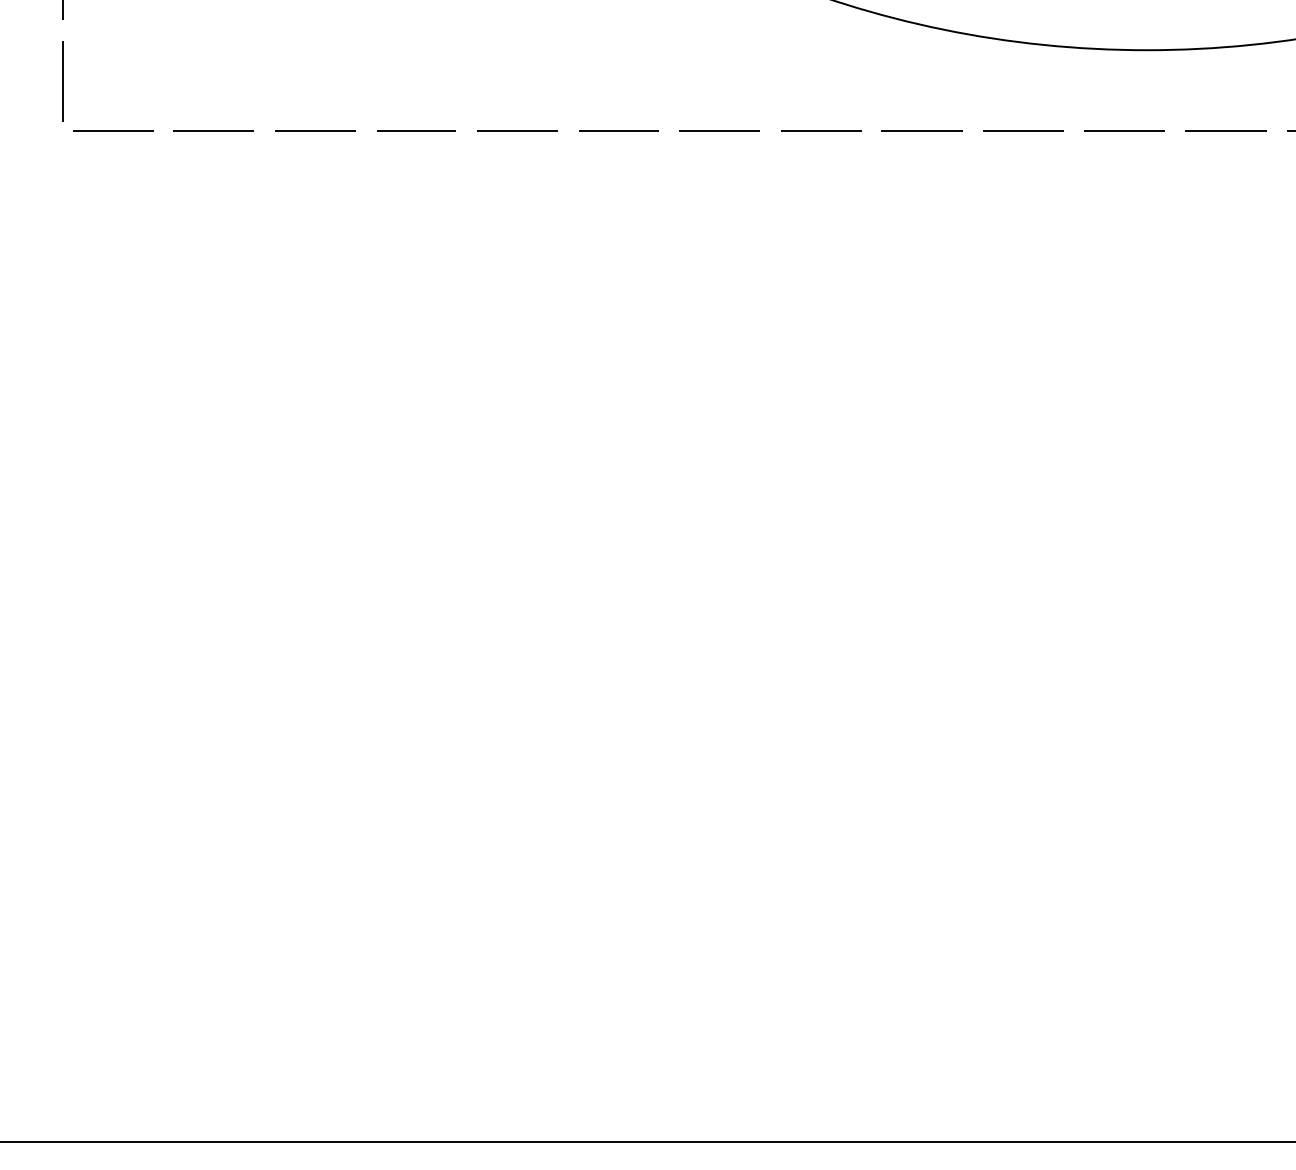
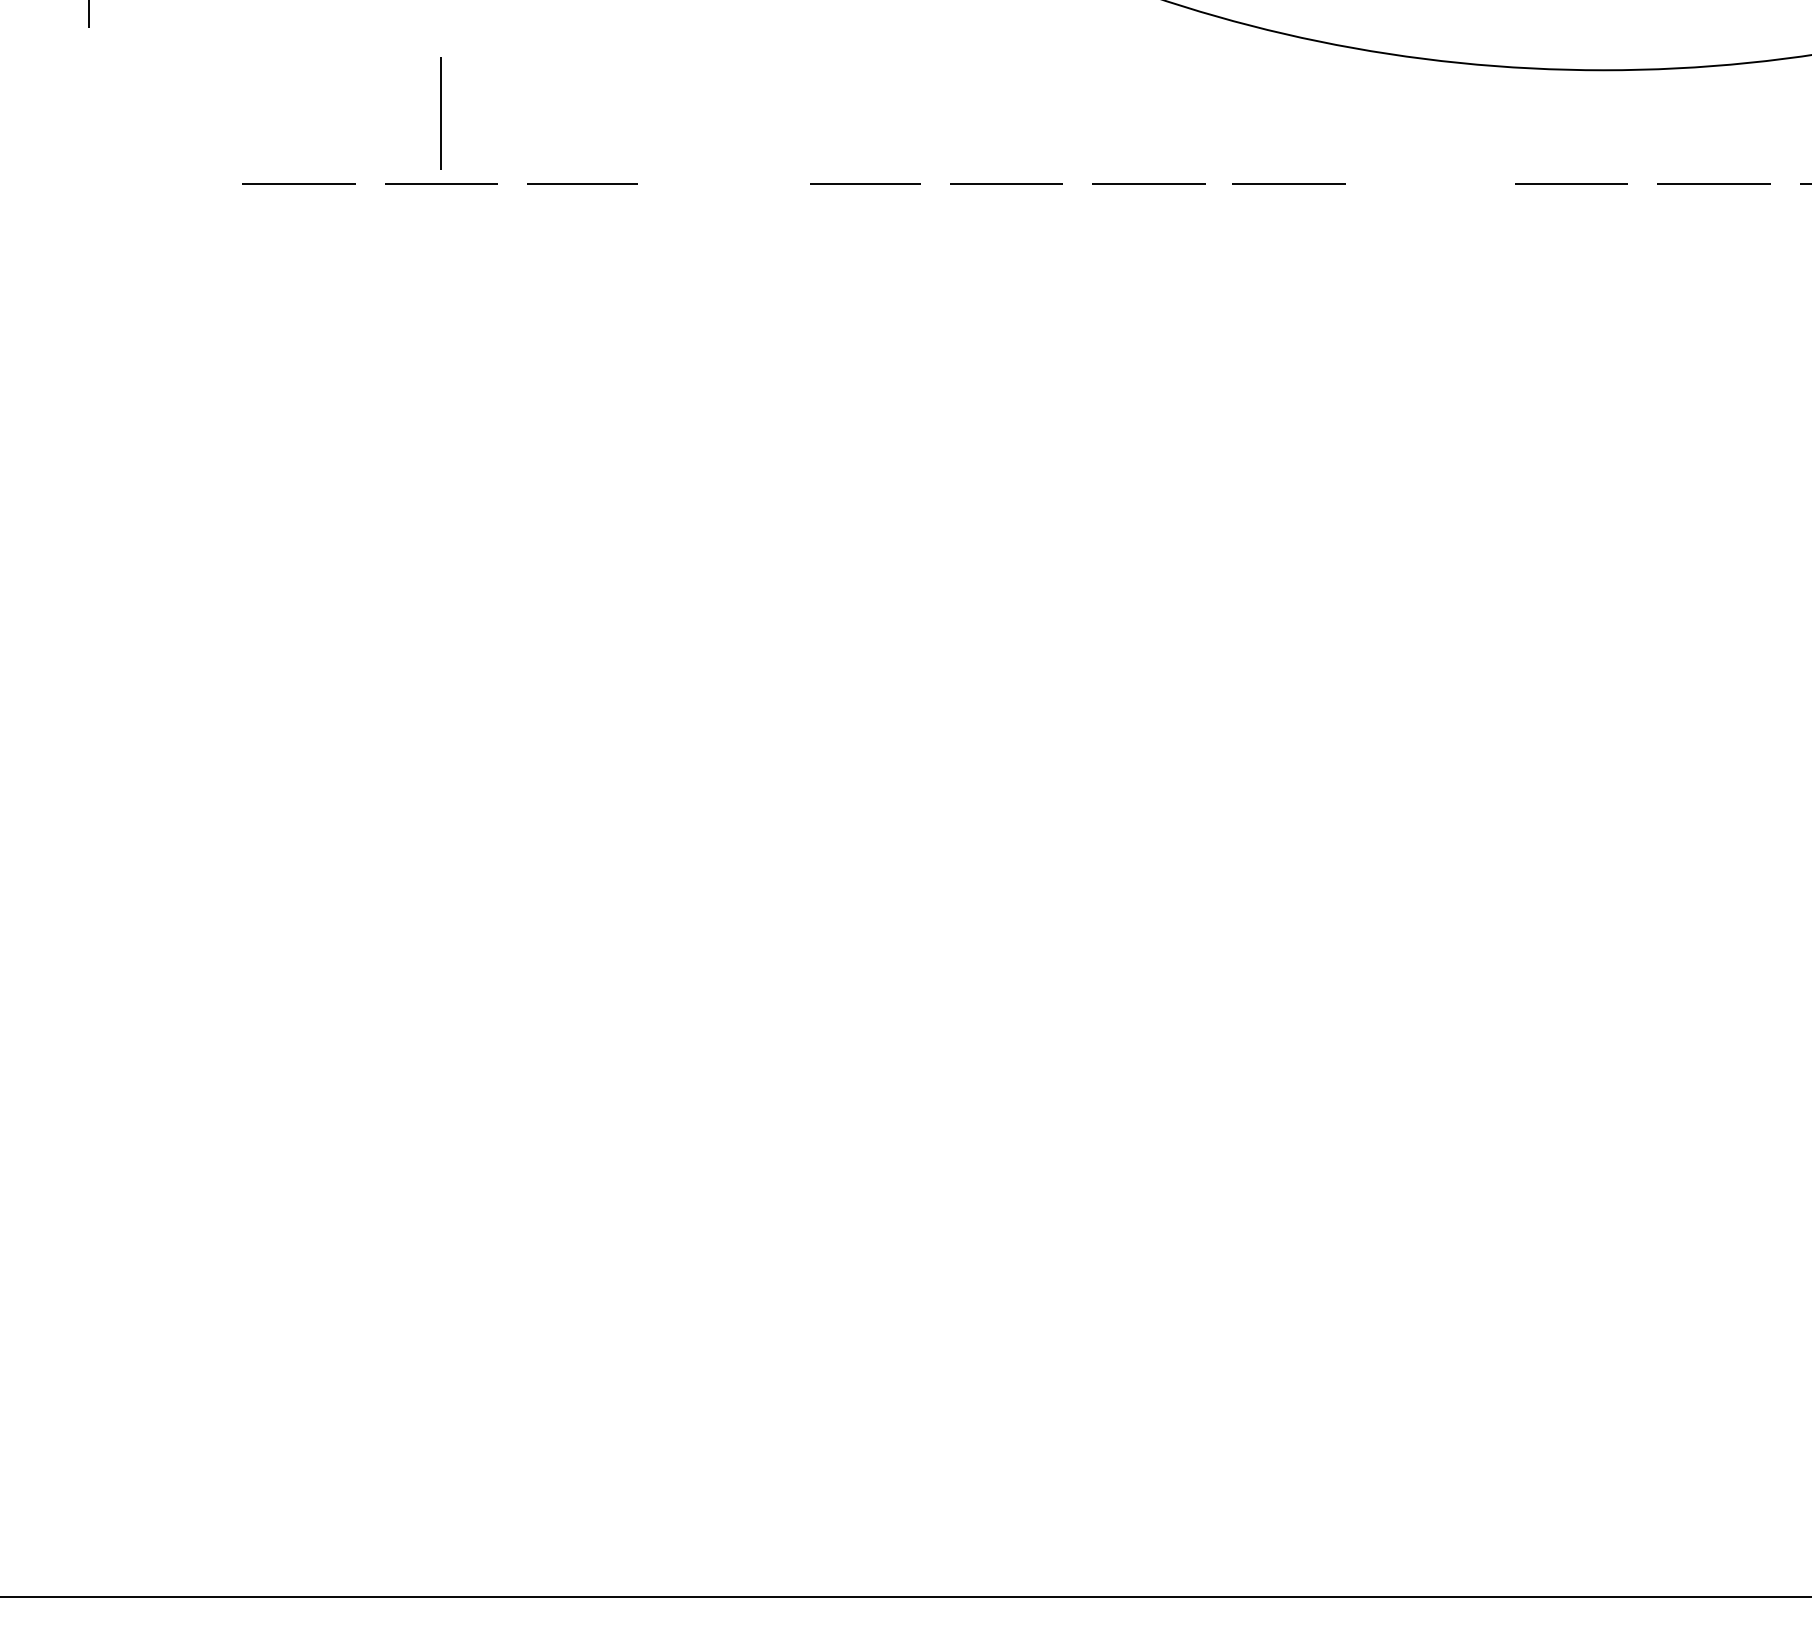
line: (63, 81) -> (440, 113), moved
line: (113, 131) -> (158, 183), removed
line: (517, 131) -> (723, 183), removed
line: (1023, 131) -> (1431, 183), removed

